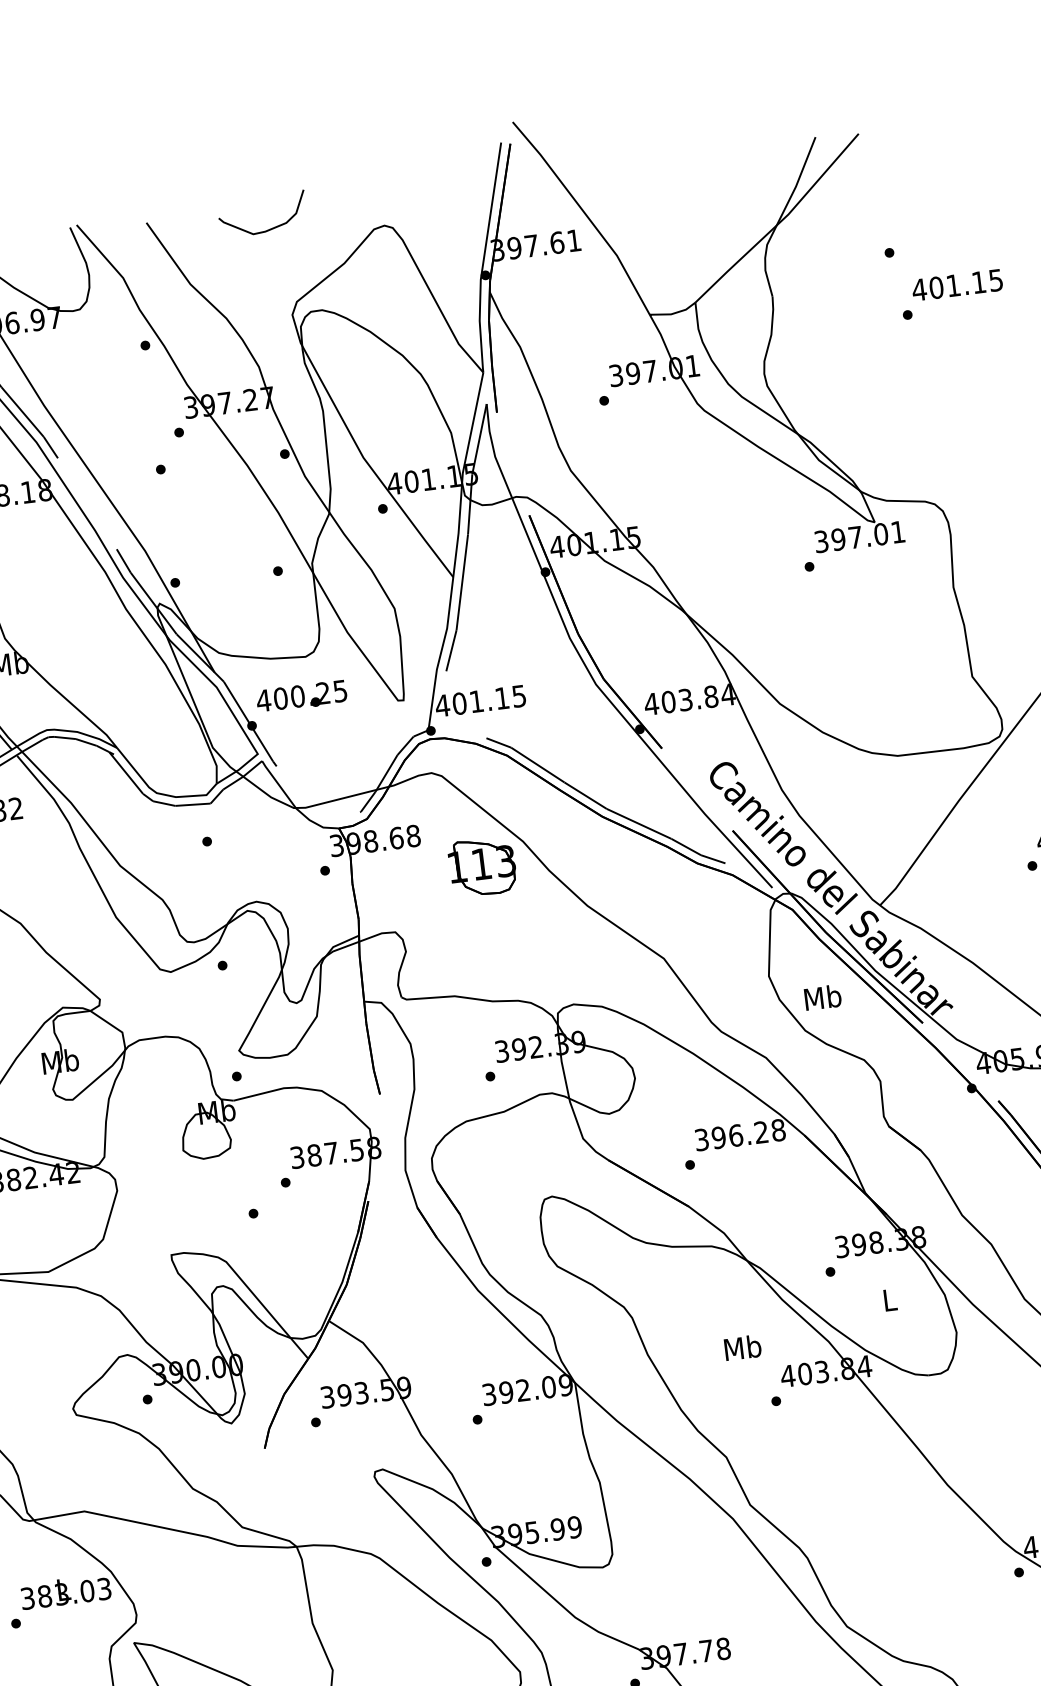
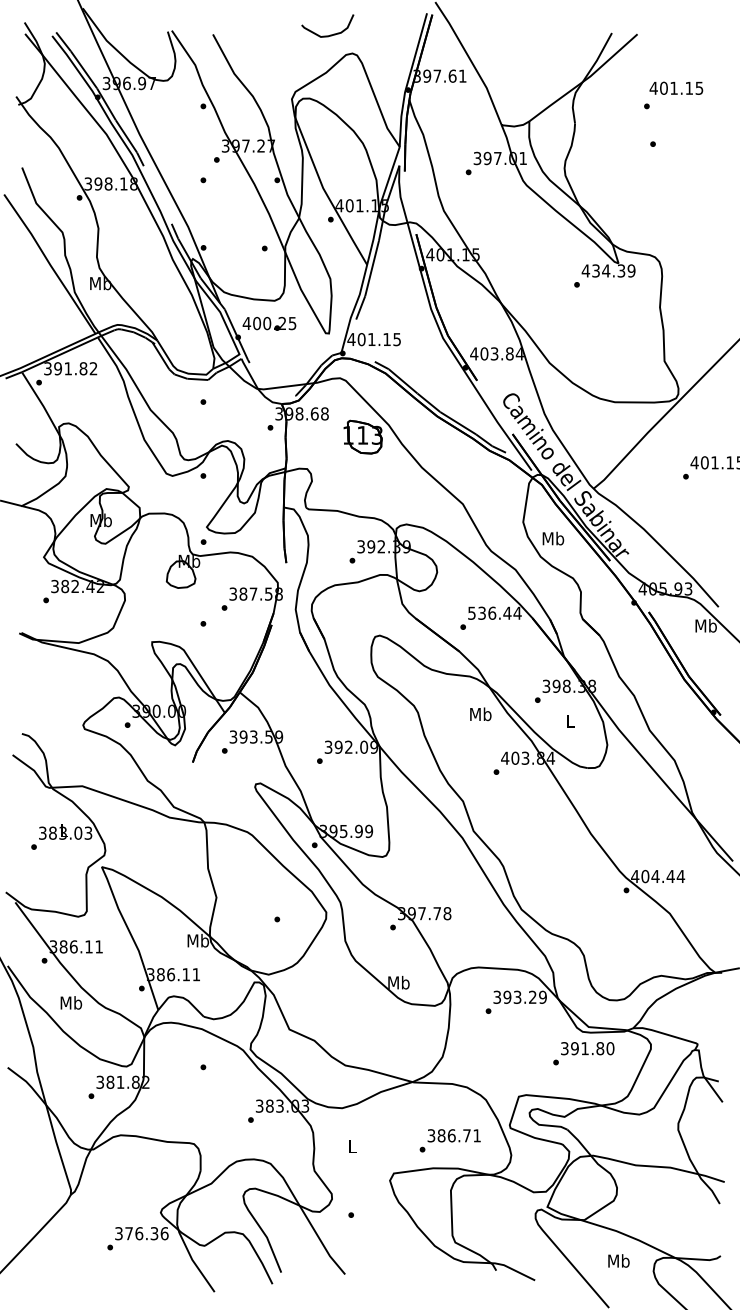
curve: (268, 228) -> (330, 34), moved
text: (957, 283) -> (676, 87), moved
text: (859, 536) -> (608, 270), 397.01 -> 434.39
text: (739, 1133) -> (494, 612), 396.28 -> 536.44
text: (742, 1348) -> (480, 714), moved

